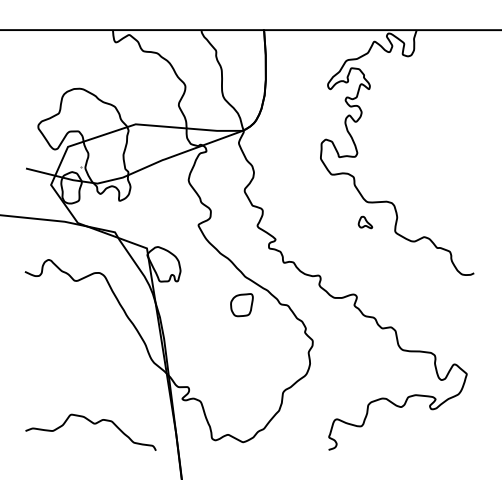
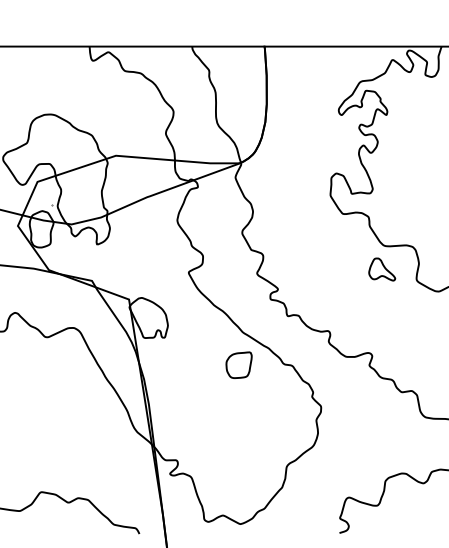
part: (365, 222) -> (382, 269), size x1.67

